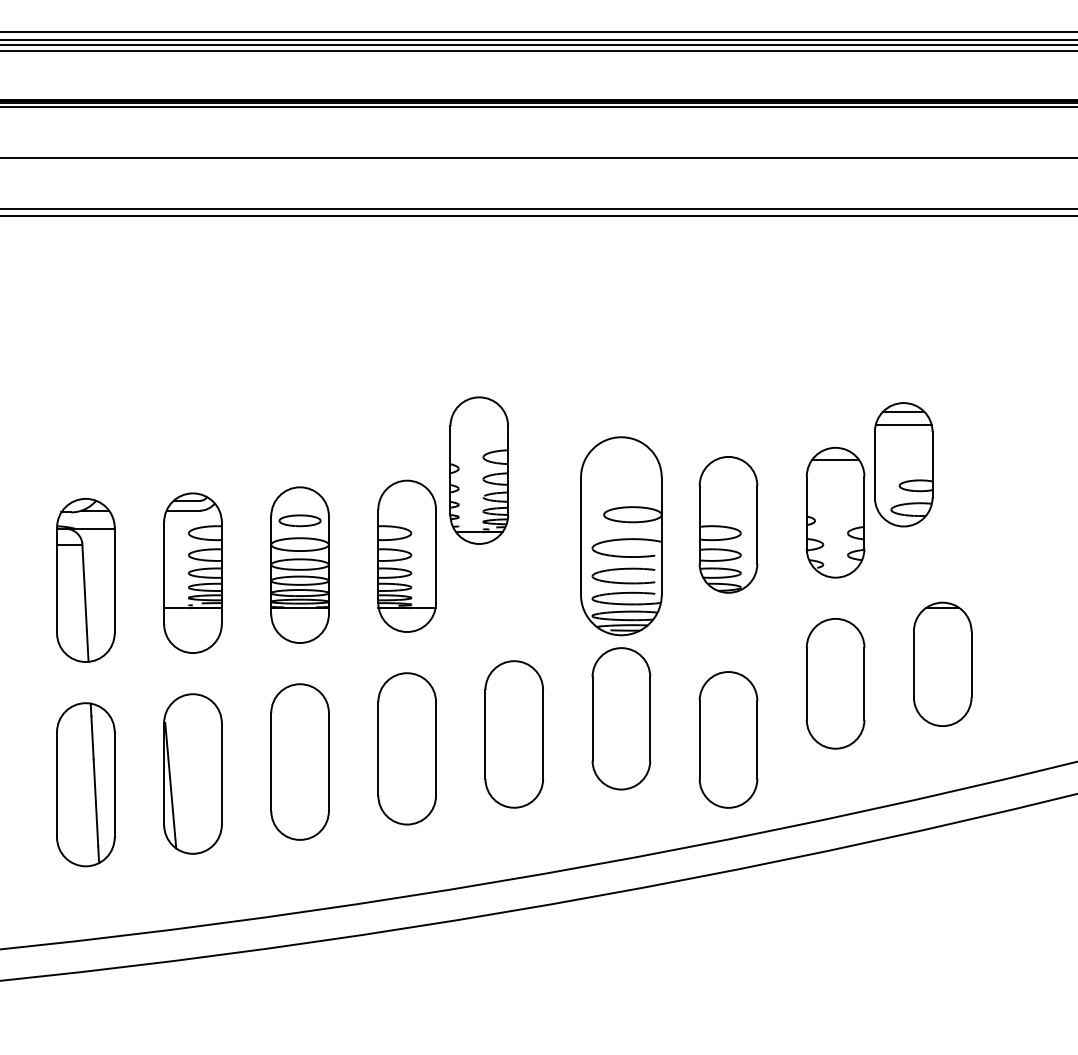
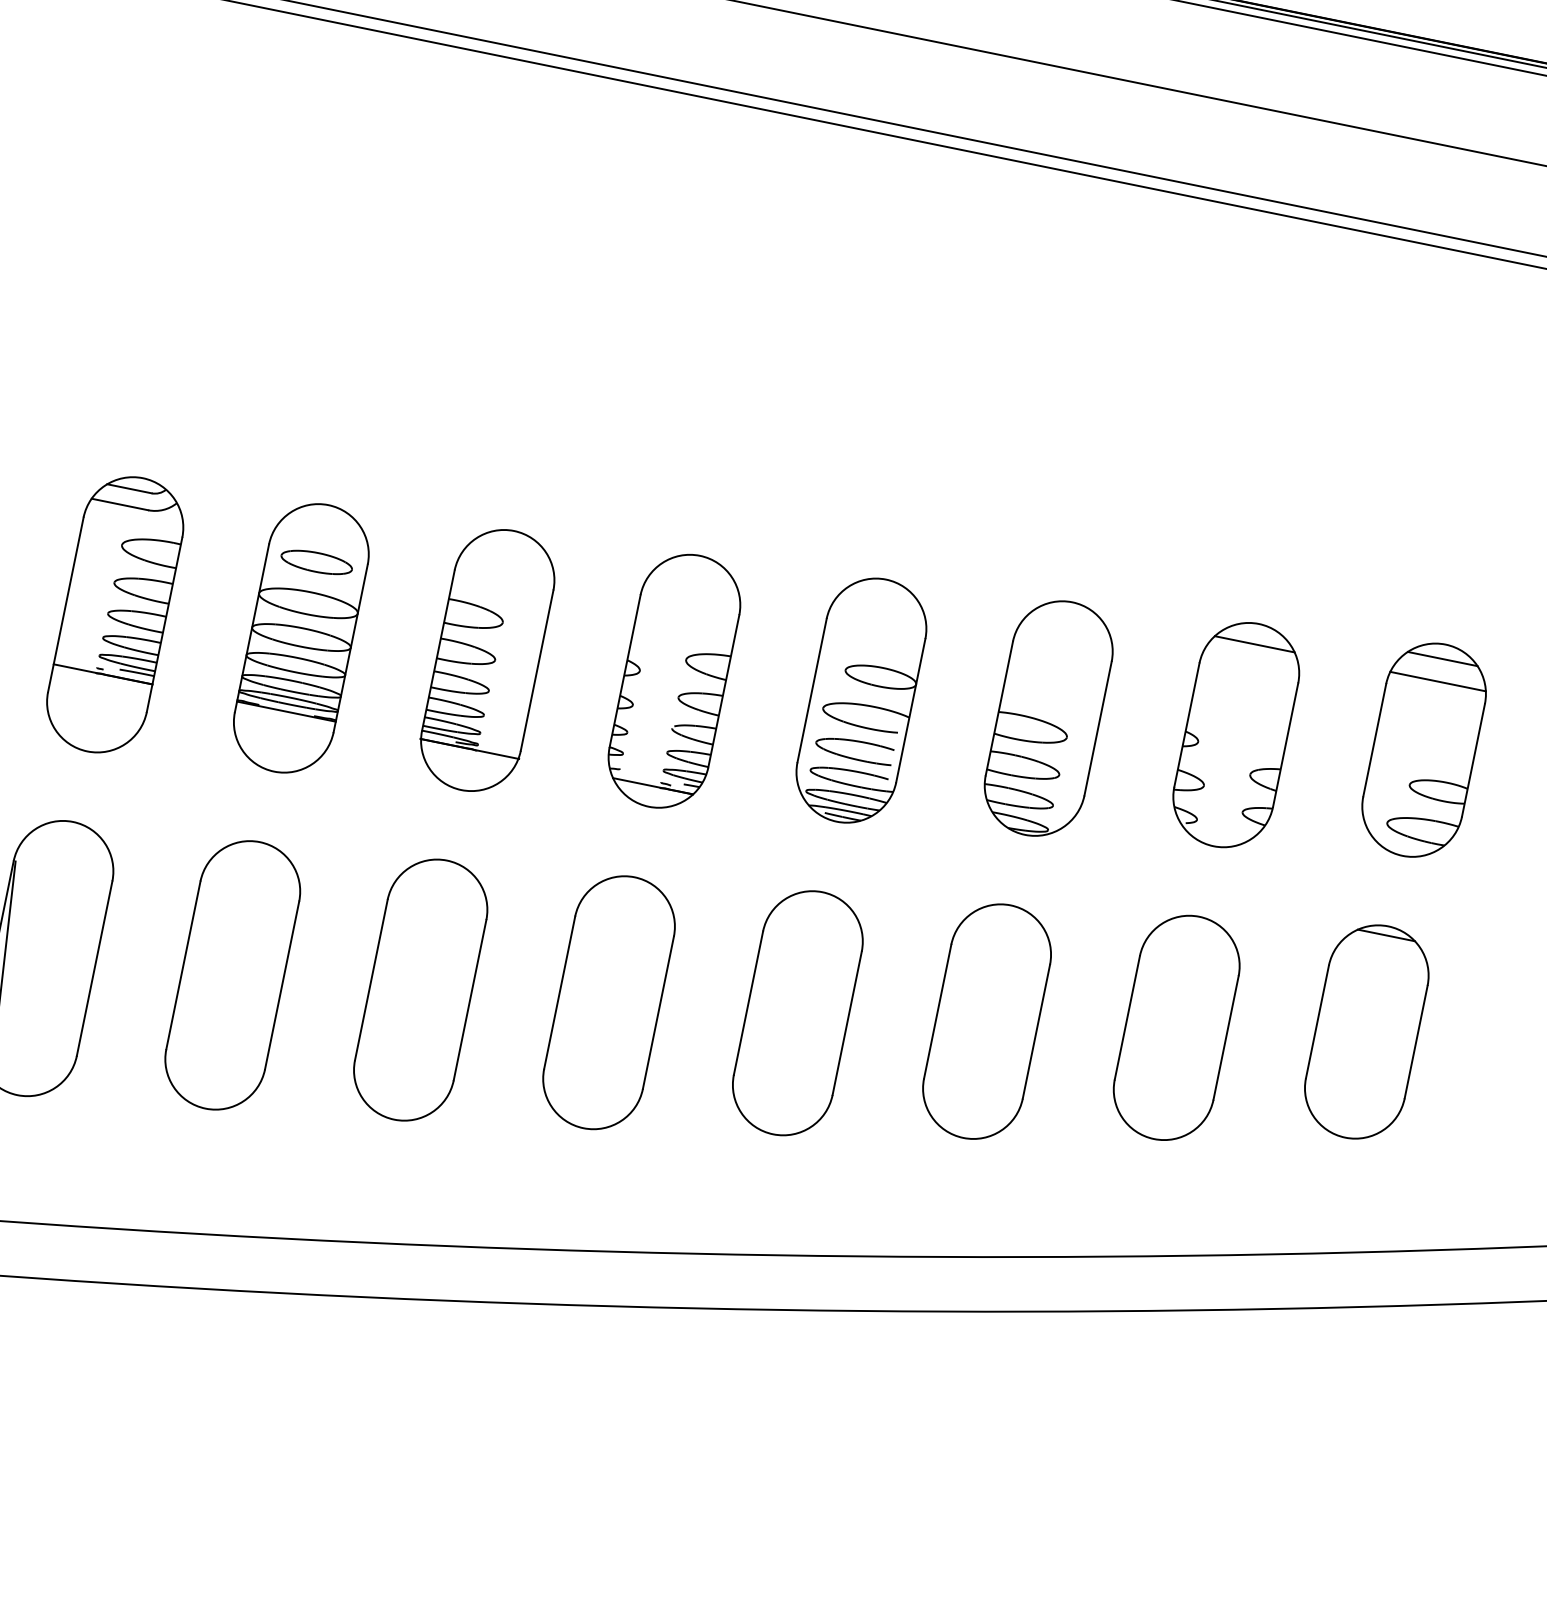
part: (903, 464) -> (1423, 749), moved
part: (478, 470) -> (673, 680), moved
part: (621, 535) -> (861, 699), size x0.71
part: (728, 739) -> (987, 1020), moved

